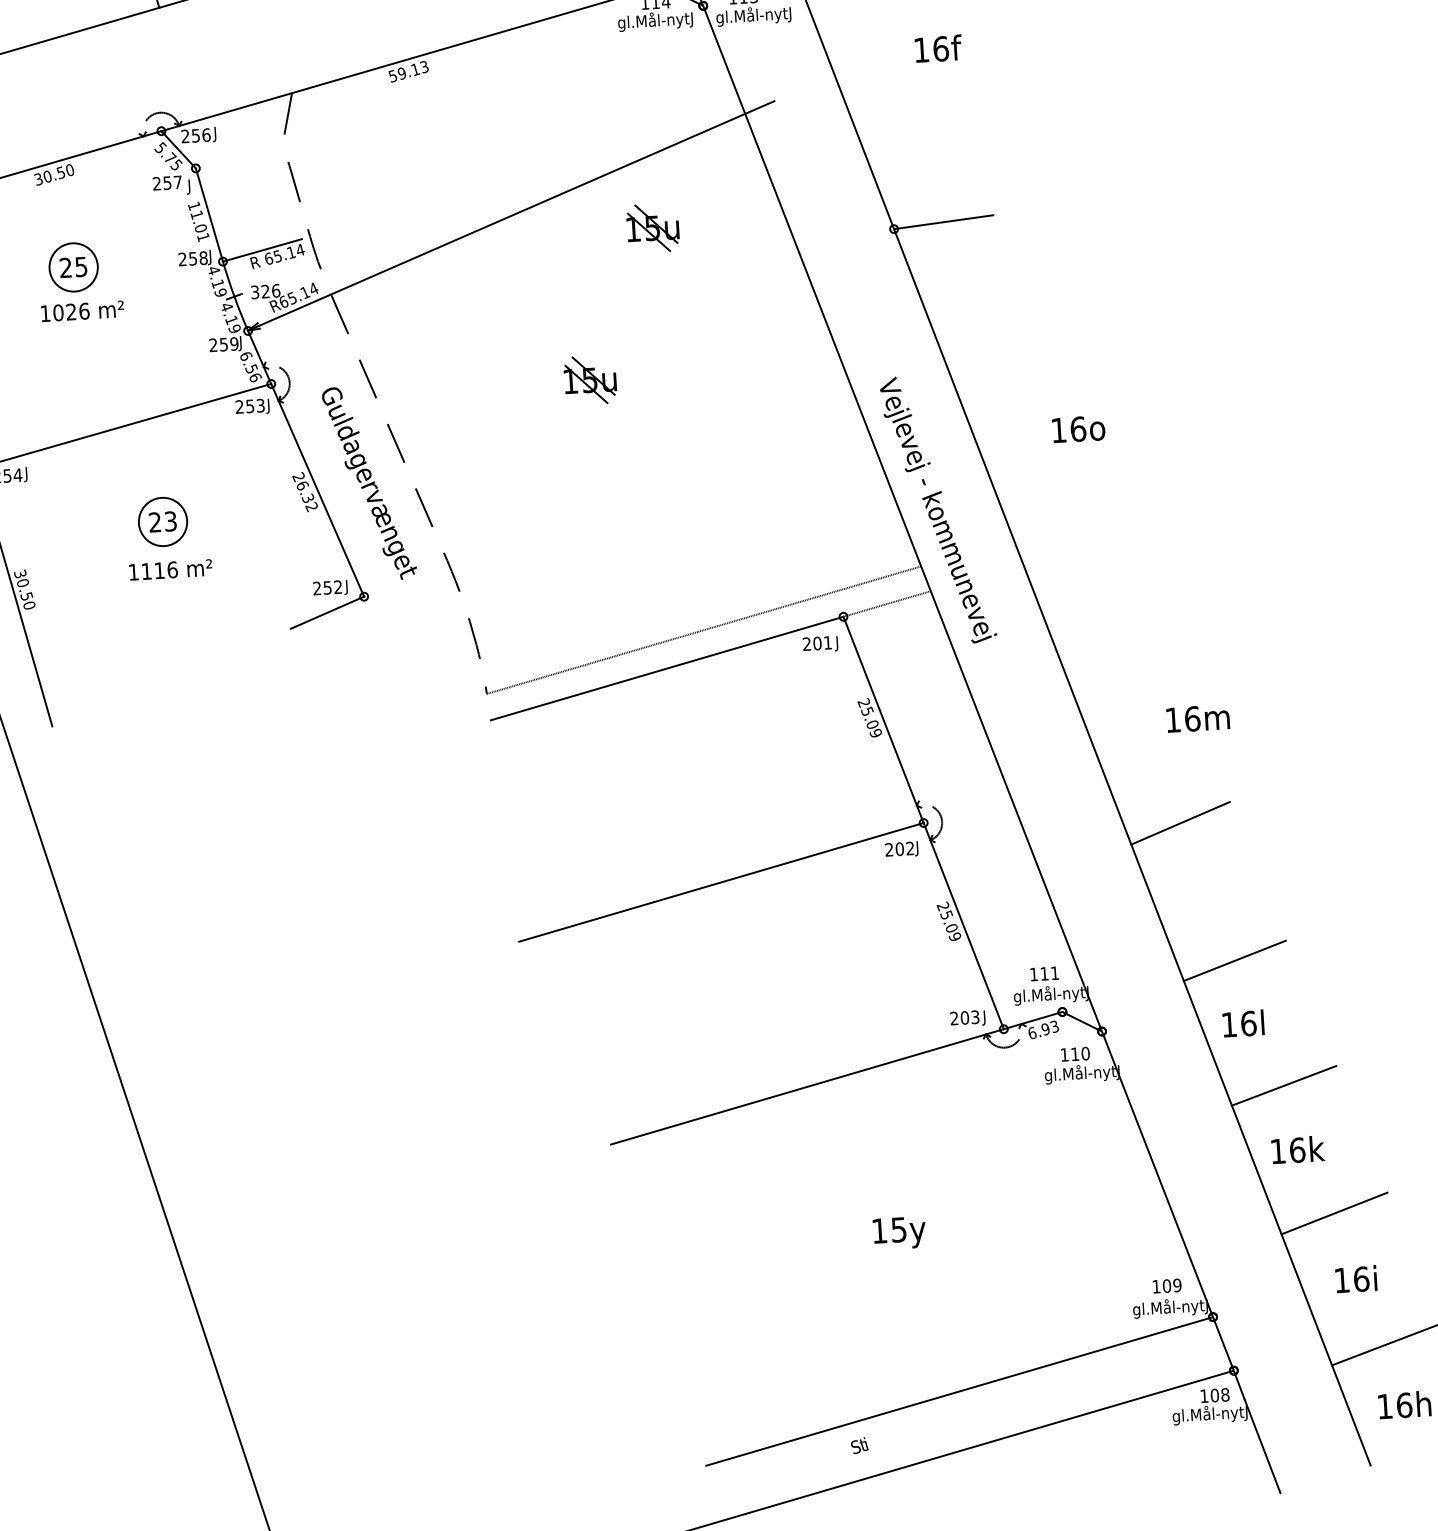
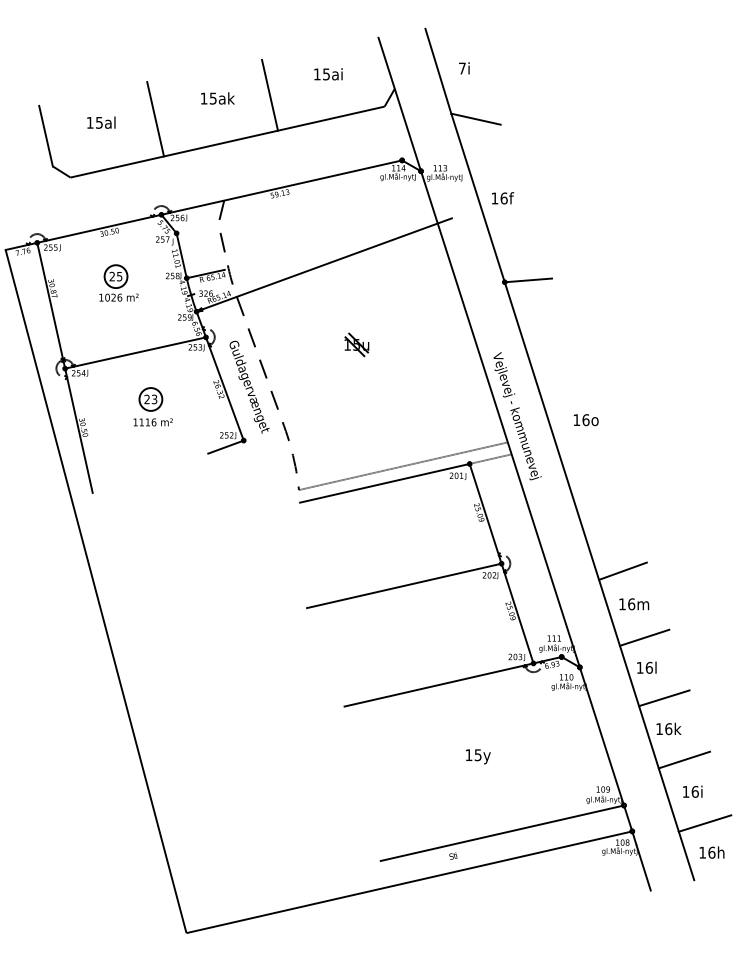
text: (939, 49) -> (503, 198), moved
part: (652, 227) -> (390, 274), removed
text: (1077, 430) -> (585, 420), moved
text: (1198, 718) -> (634, 604), moved

